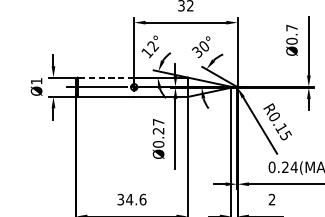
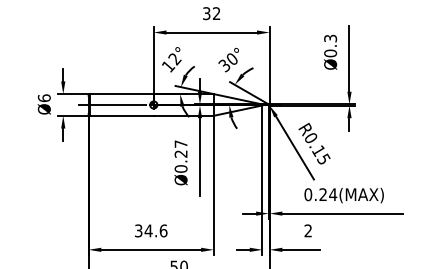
text: (291, 27) -> (330, 38), Ø0.7 -> Ø0.3
line: (106, 77) -> (122, 94), dashed -> solid
text: (35, 81) -> (43, 98), Ø1 -> Ø6

